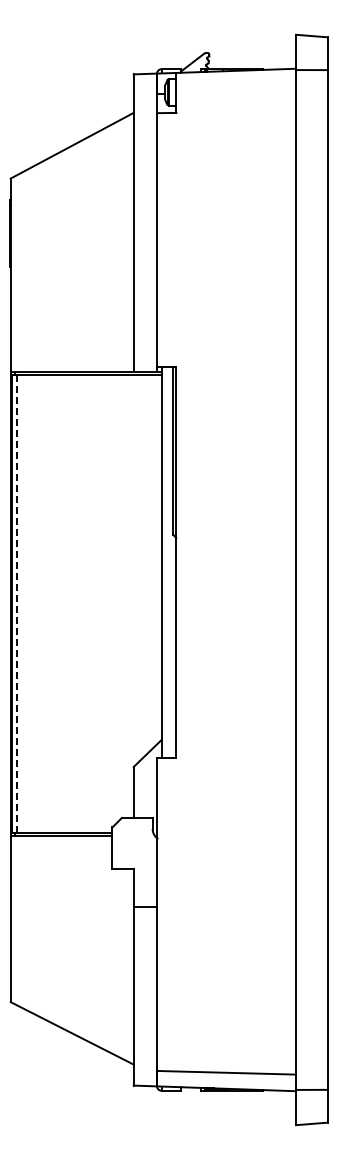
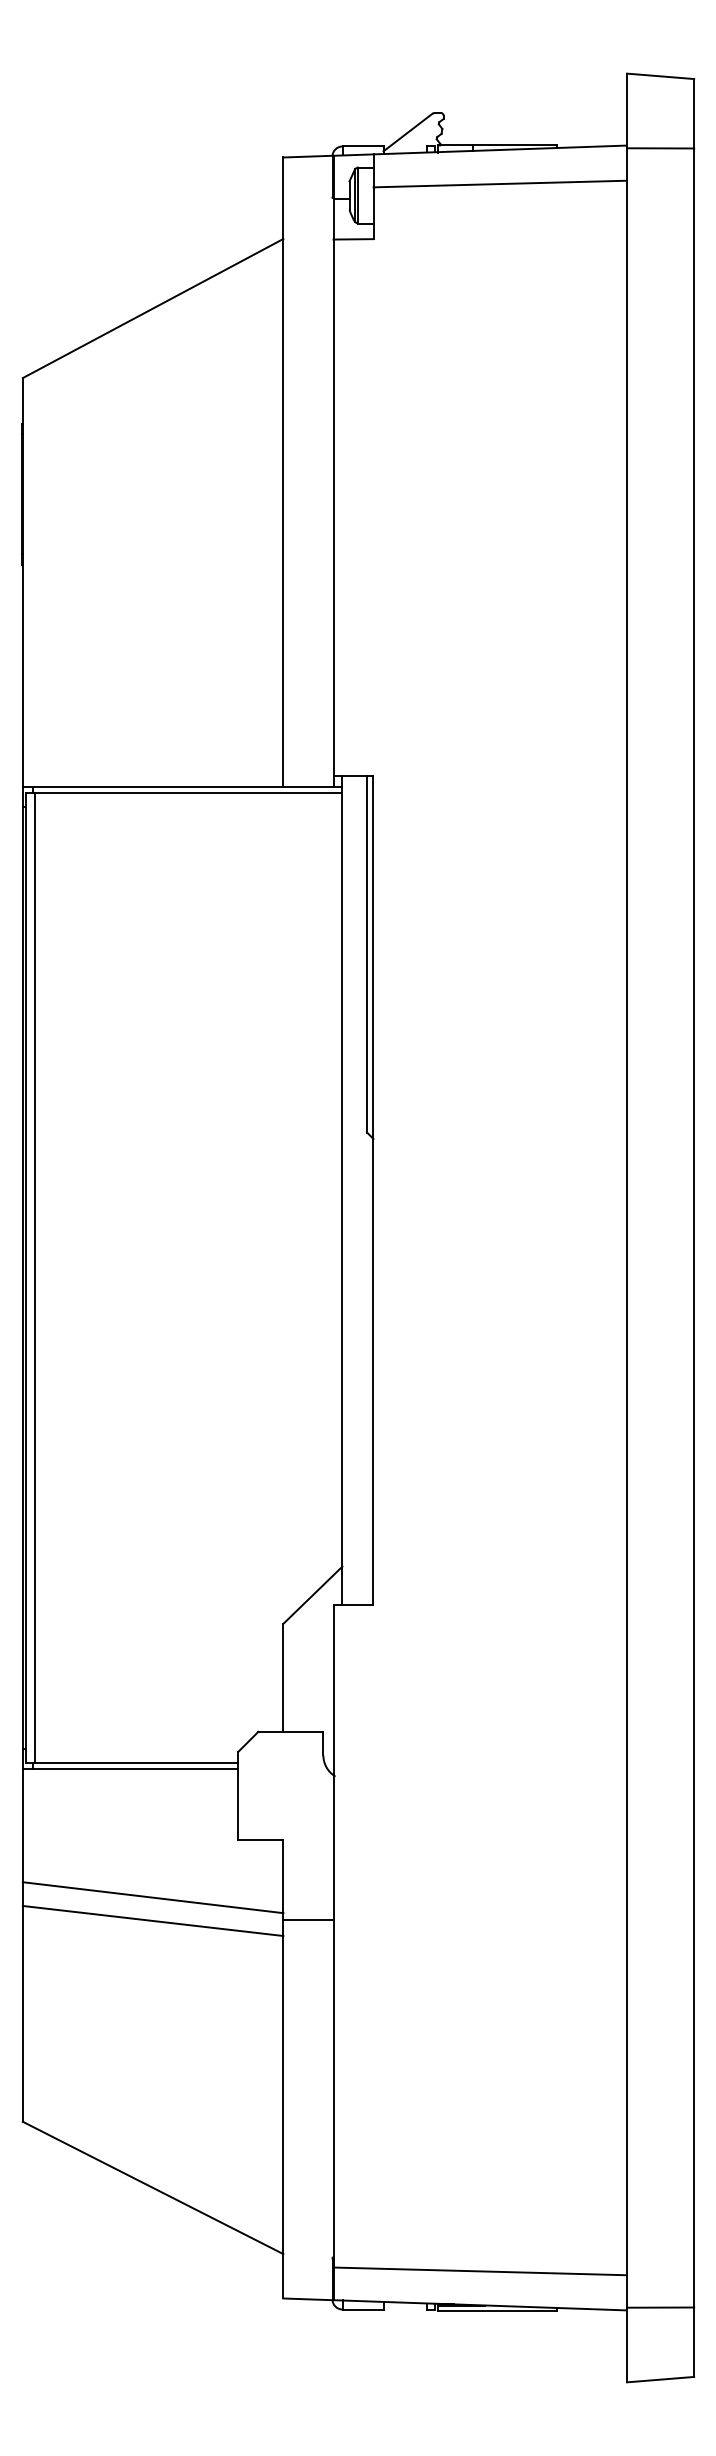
line: (236, 86) -> (500, 183), added
line: (16, 603) -> (35, 1277), dashed -> solid
line: (71, 895) -> (151, 1896), added
line: (71, 907) -> (151, 1921), added

